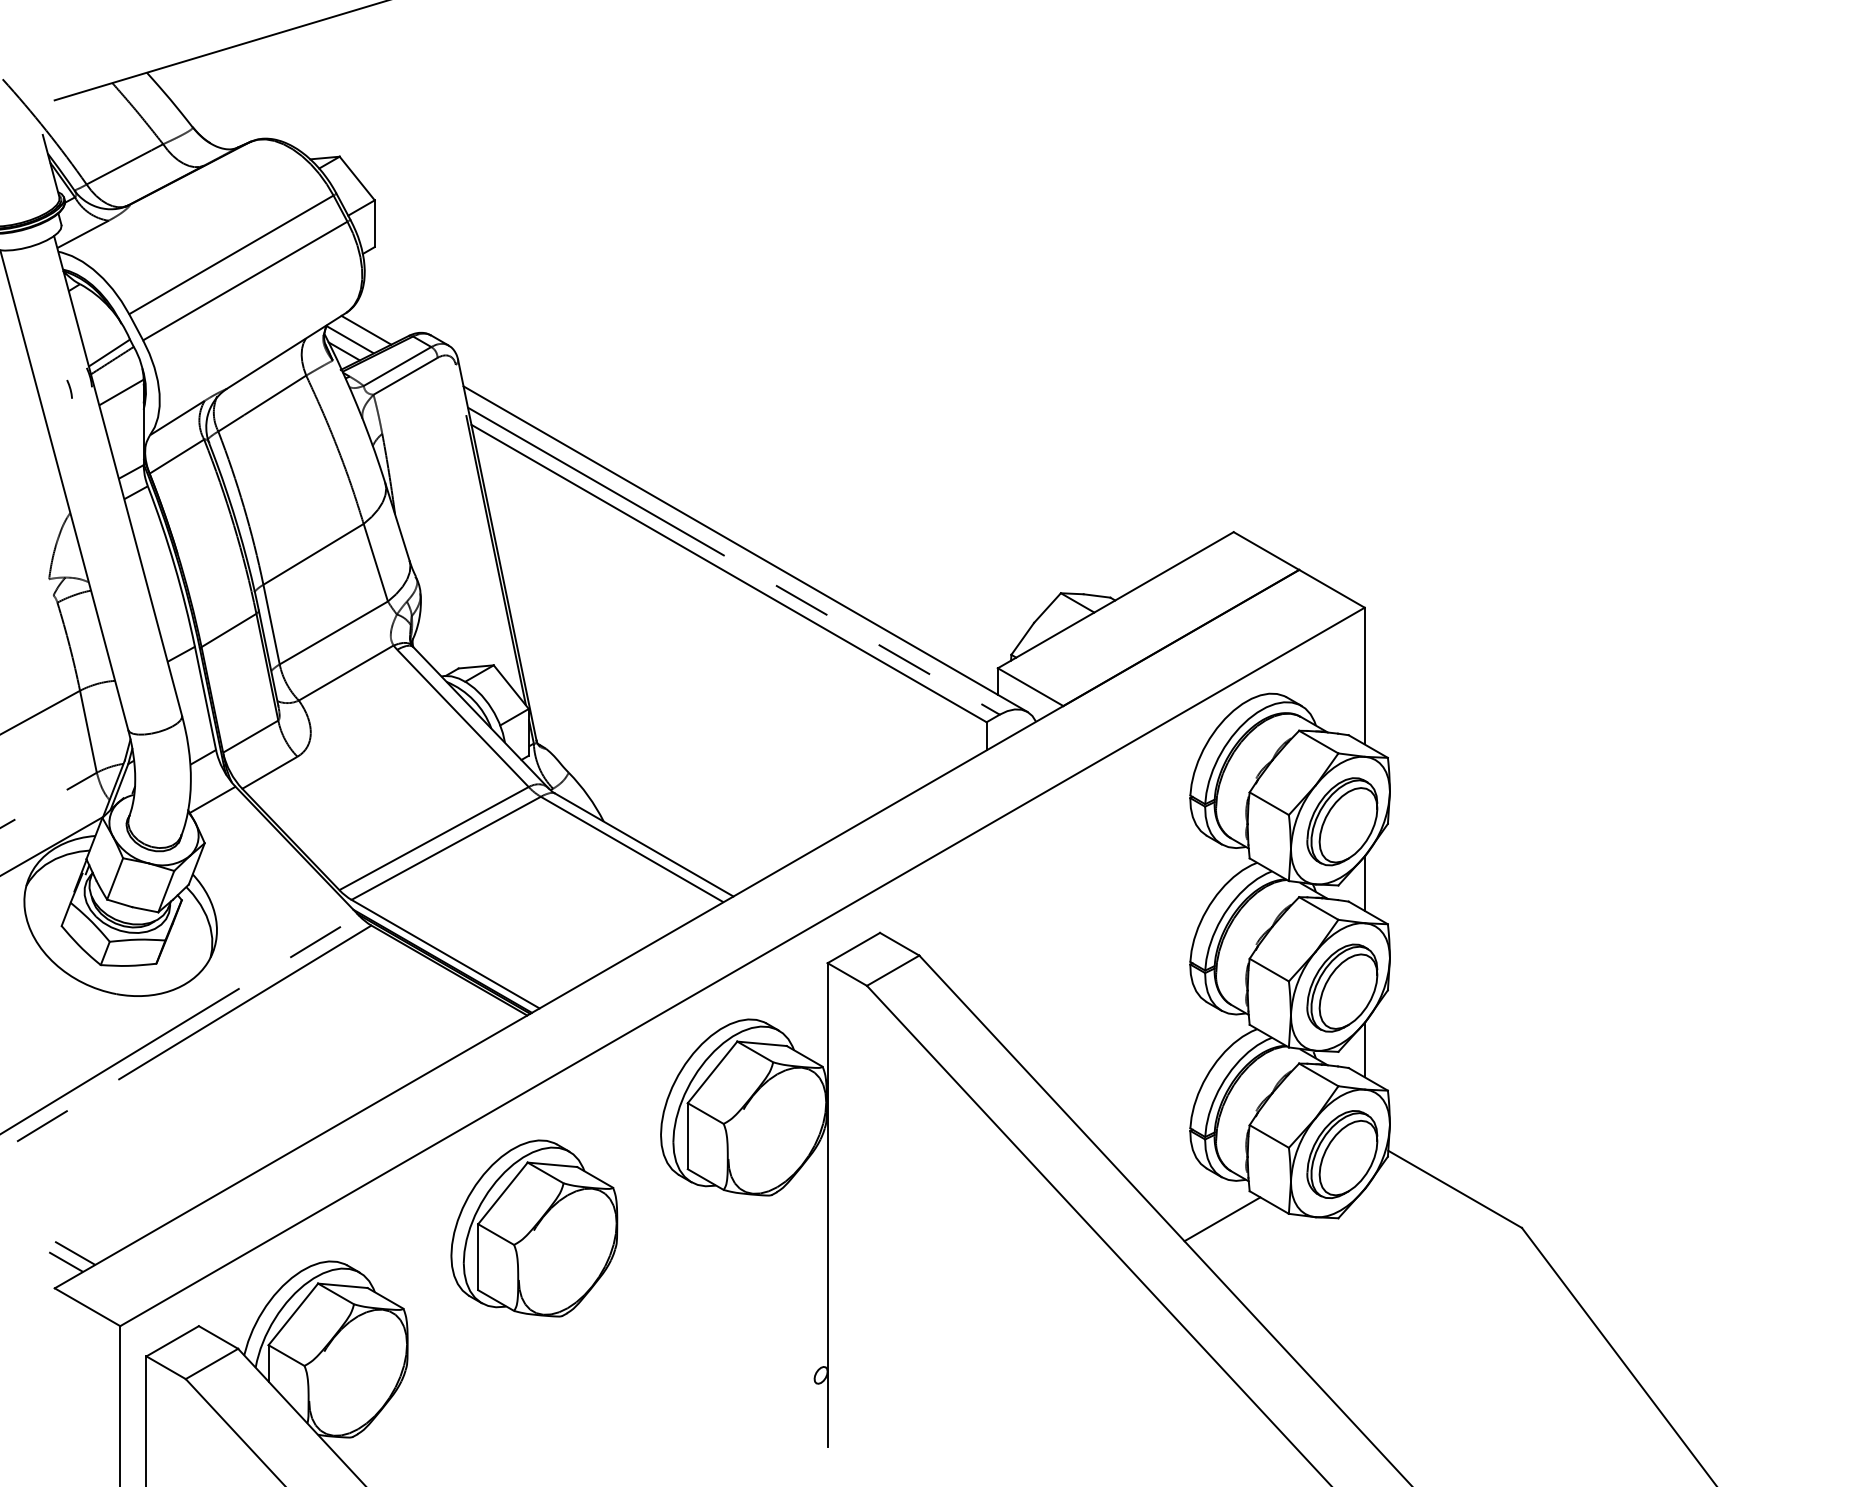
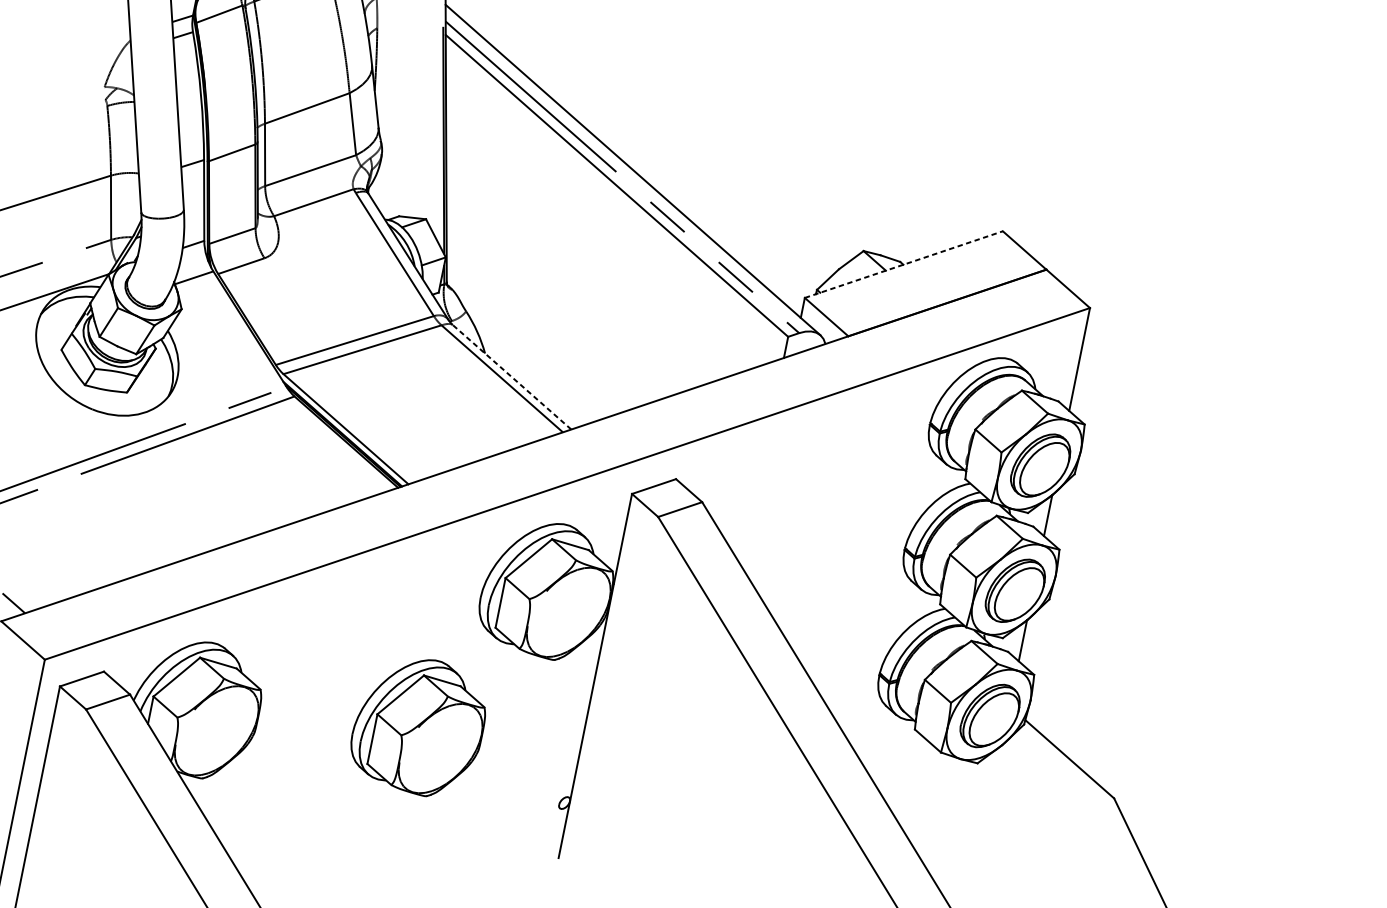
line: (1116, 599) -> (904, 264), solid -> dashed
line: (644, 845) -> (512, 377), solid -> dashed
line: (1222, 1219) -> (890, 746), removed
part: (534, 1228) -> (419, 726), moved
line: (75, 1252) -> (22, 597), removed

